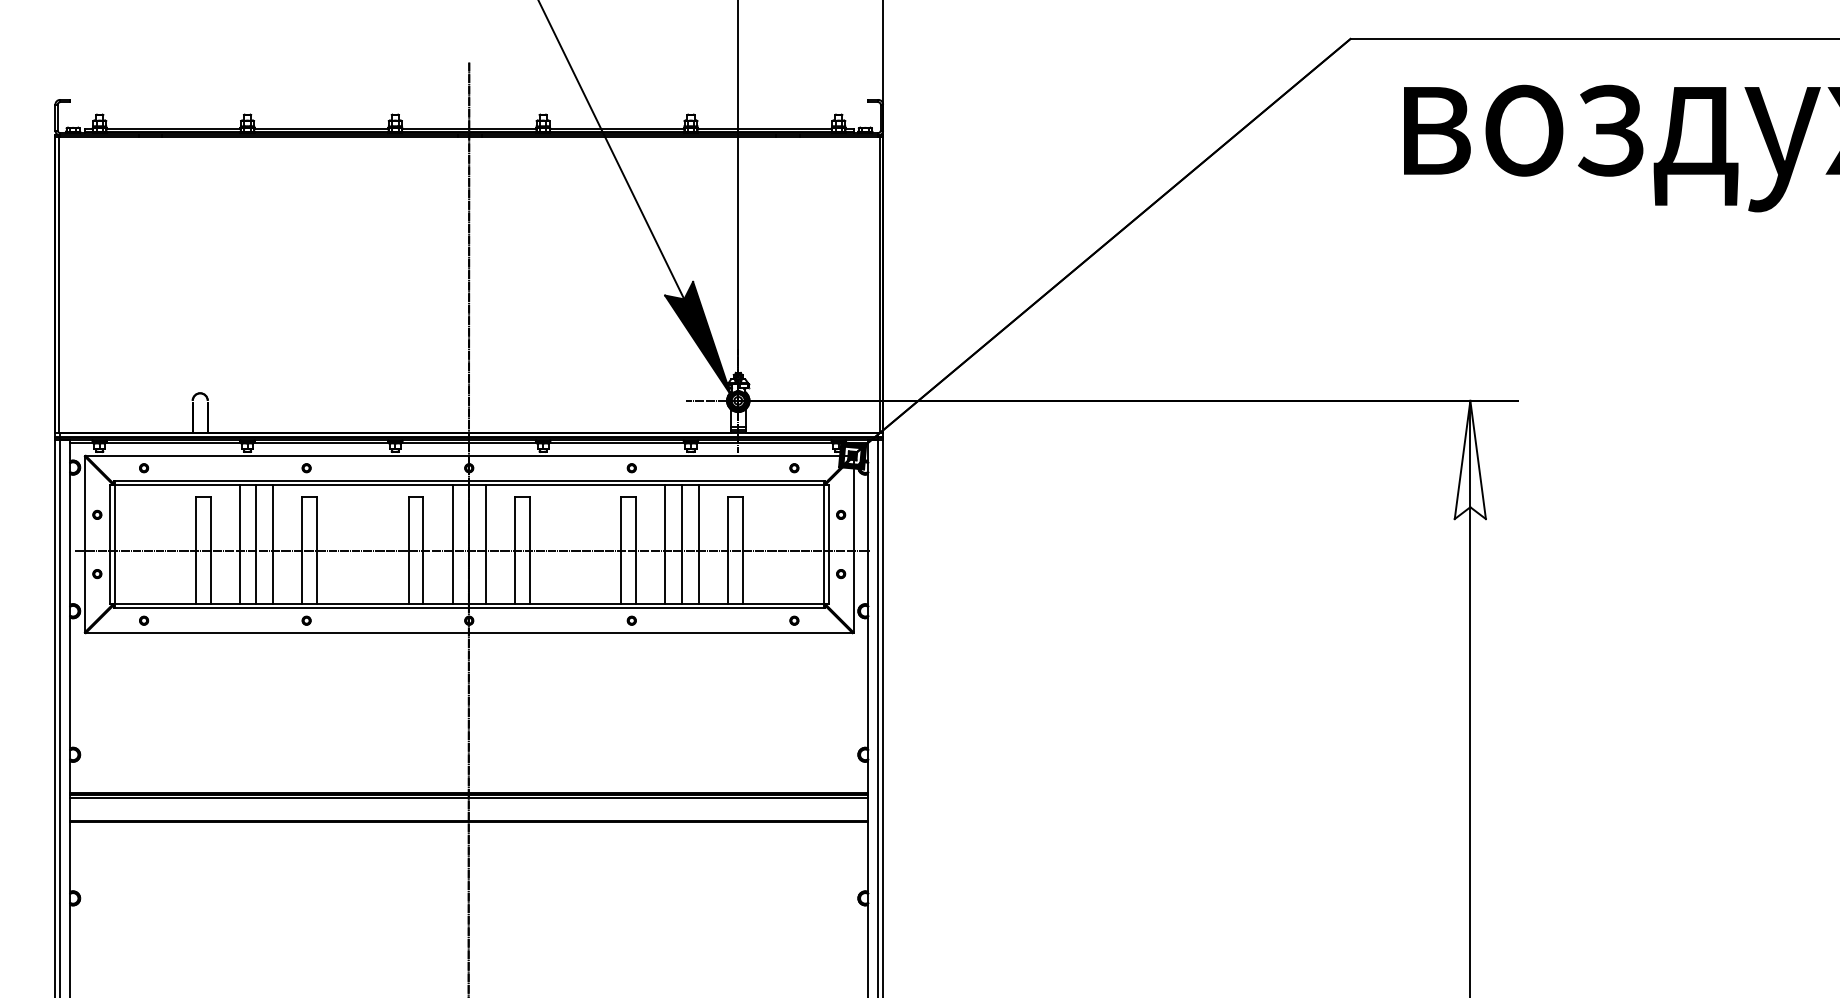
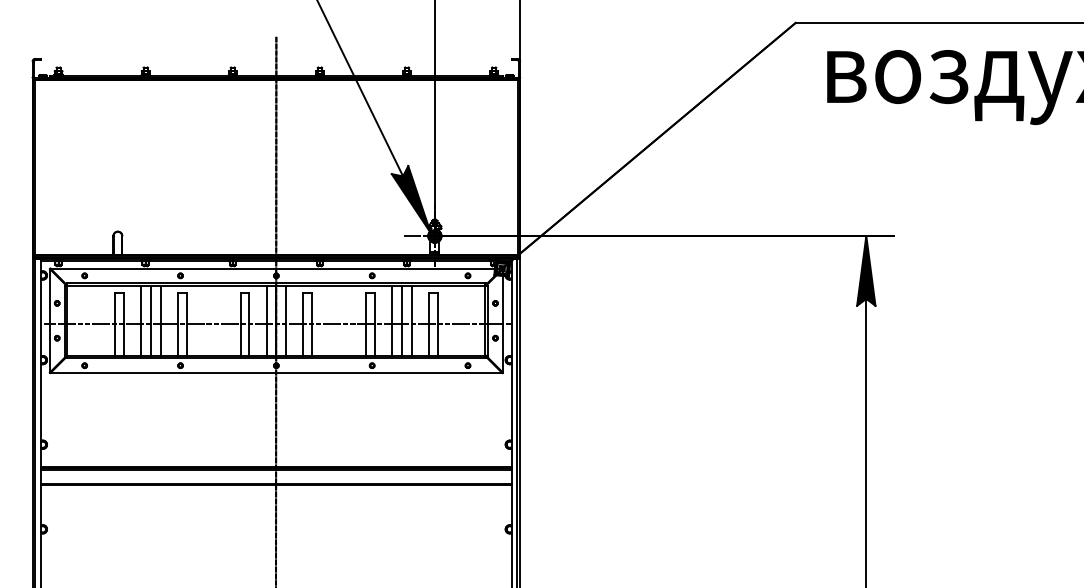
fill: (1470, 459) -> (866, 270), added

